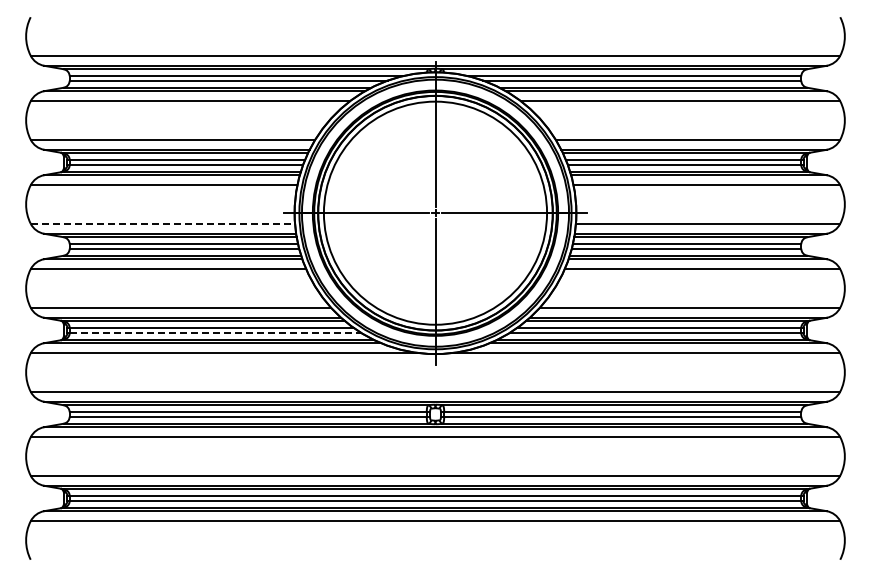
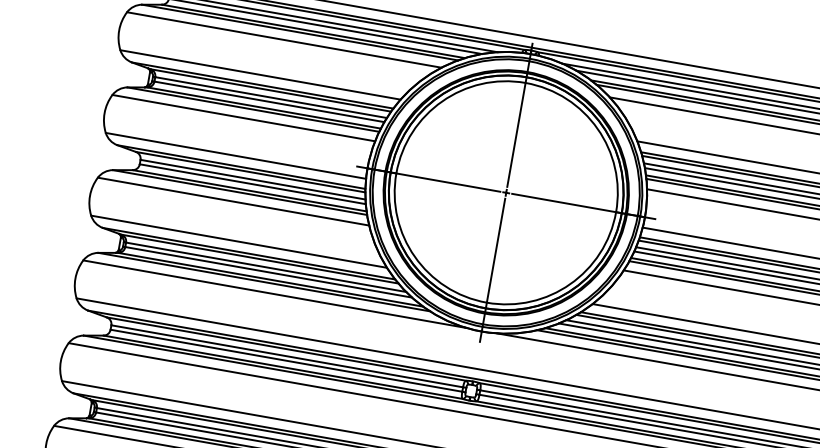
line: (163, 223) -> (236, 155), dashed -> solid
line: (215, 332) -> (268, 272), dashed -> solid

